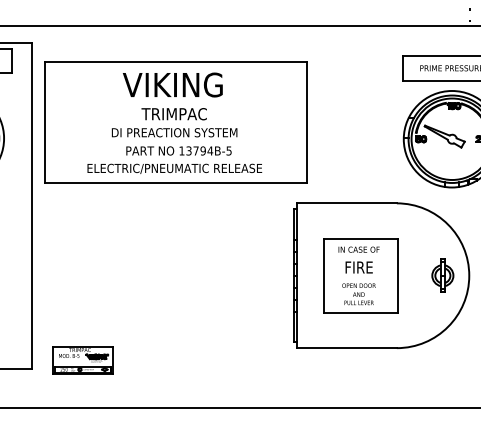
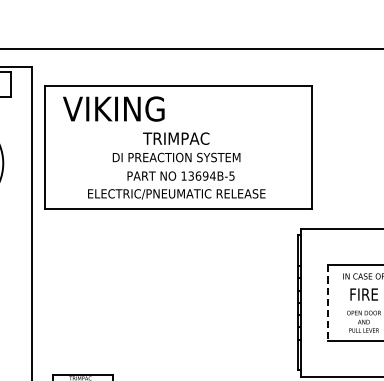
text: (172, 84) -> (113, 108), moved
text: (195, 150) -> (197, 175), 13794B-5 -> 13694B-5
line: (324, 276) -> (328, 303), solid -> dashed

